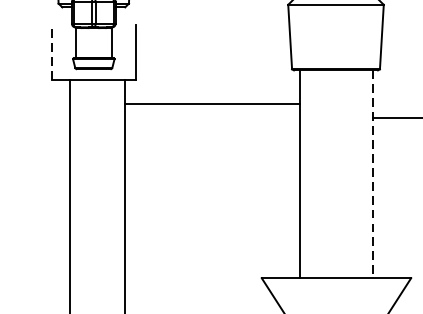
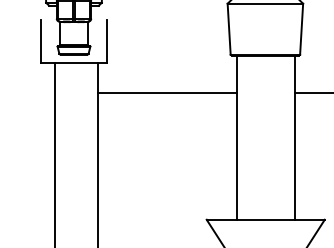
line: (52, 52) -> (41, 41), dashed -> solid
line: (212, 103) -> (167, 92), moved
line: (372, 175) -> (294, 138), dashed -> solid

